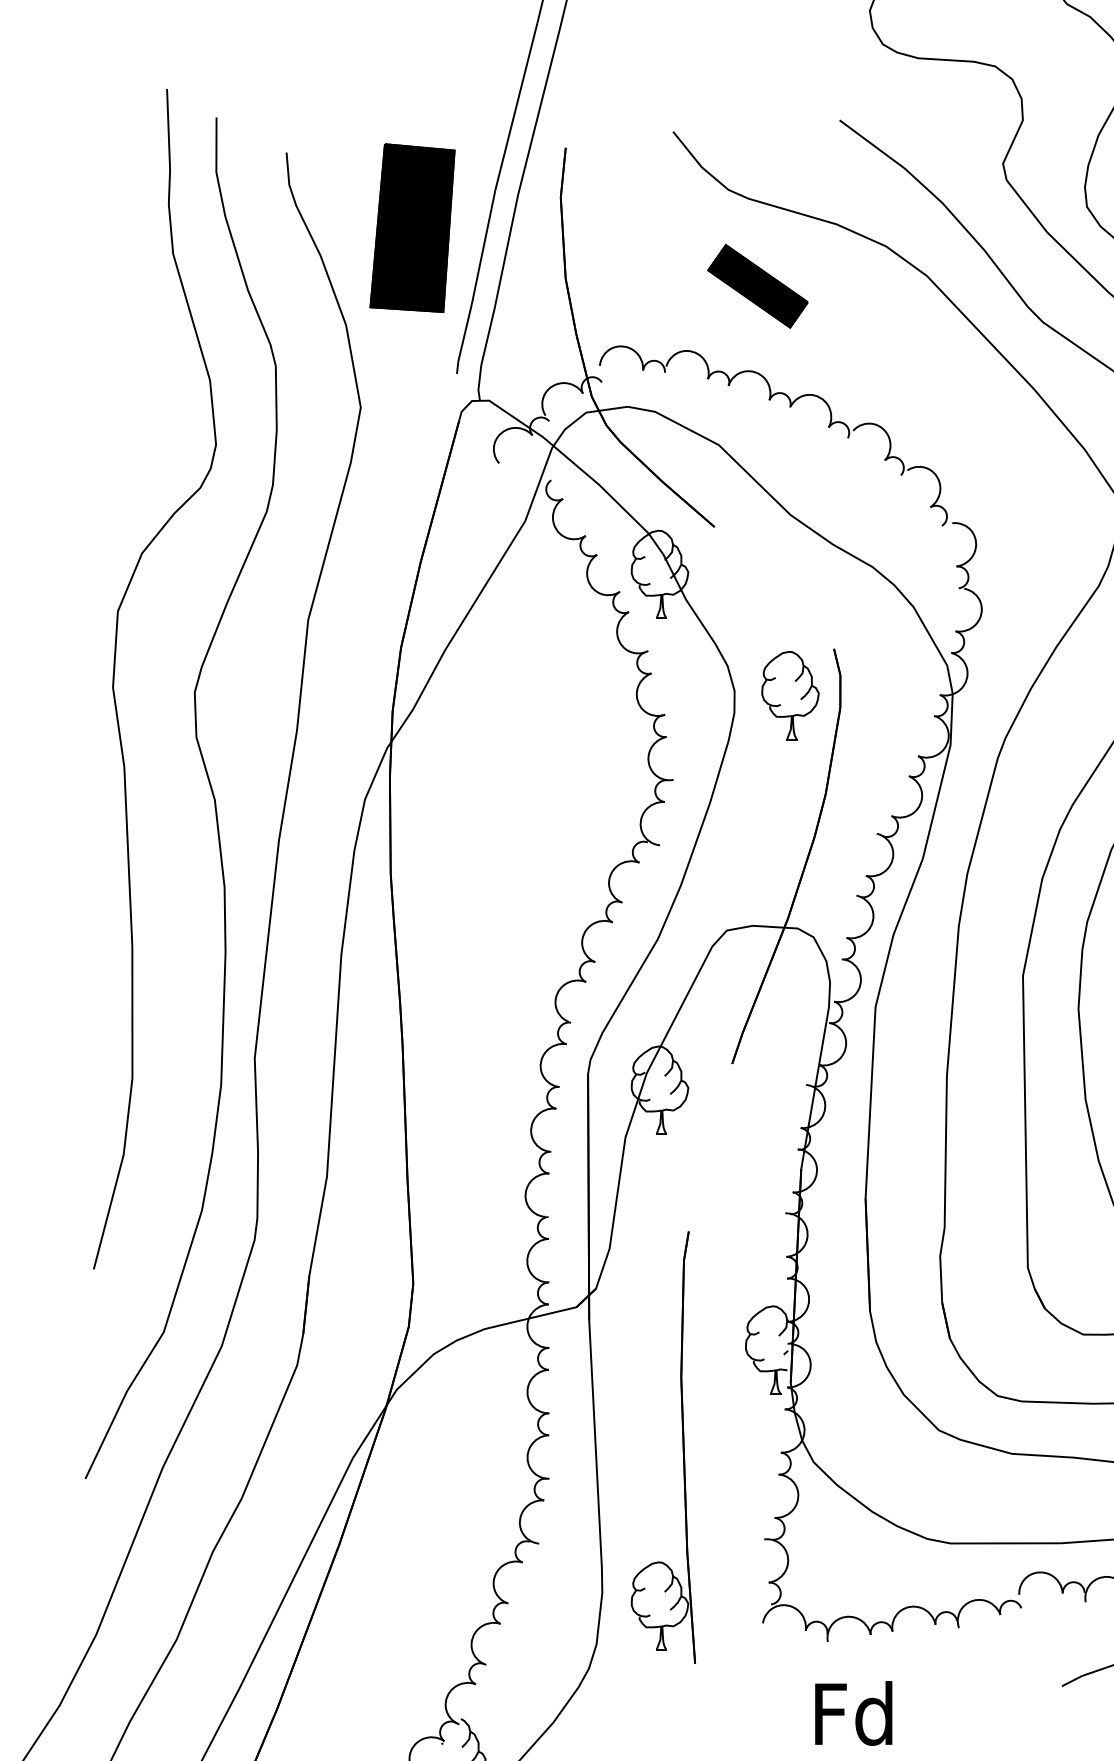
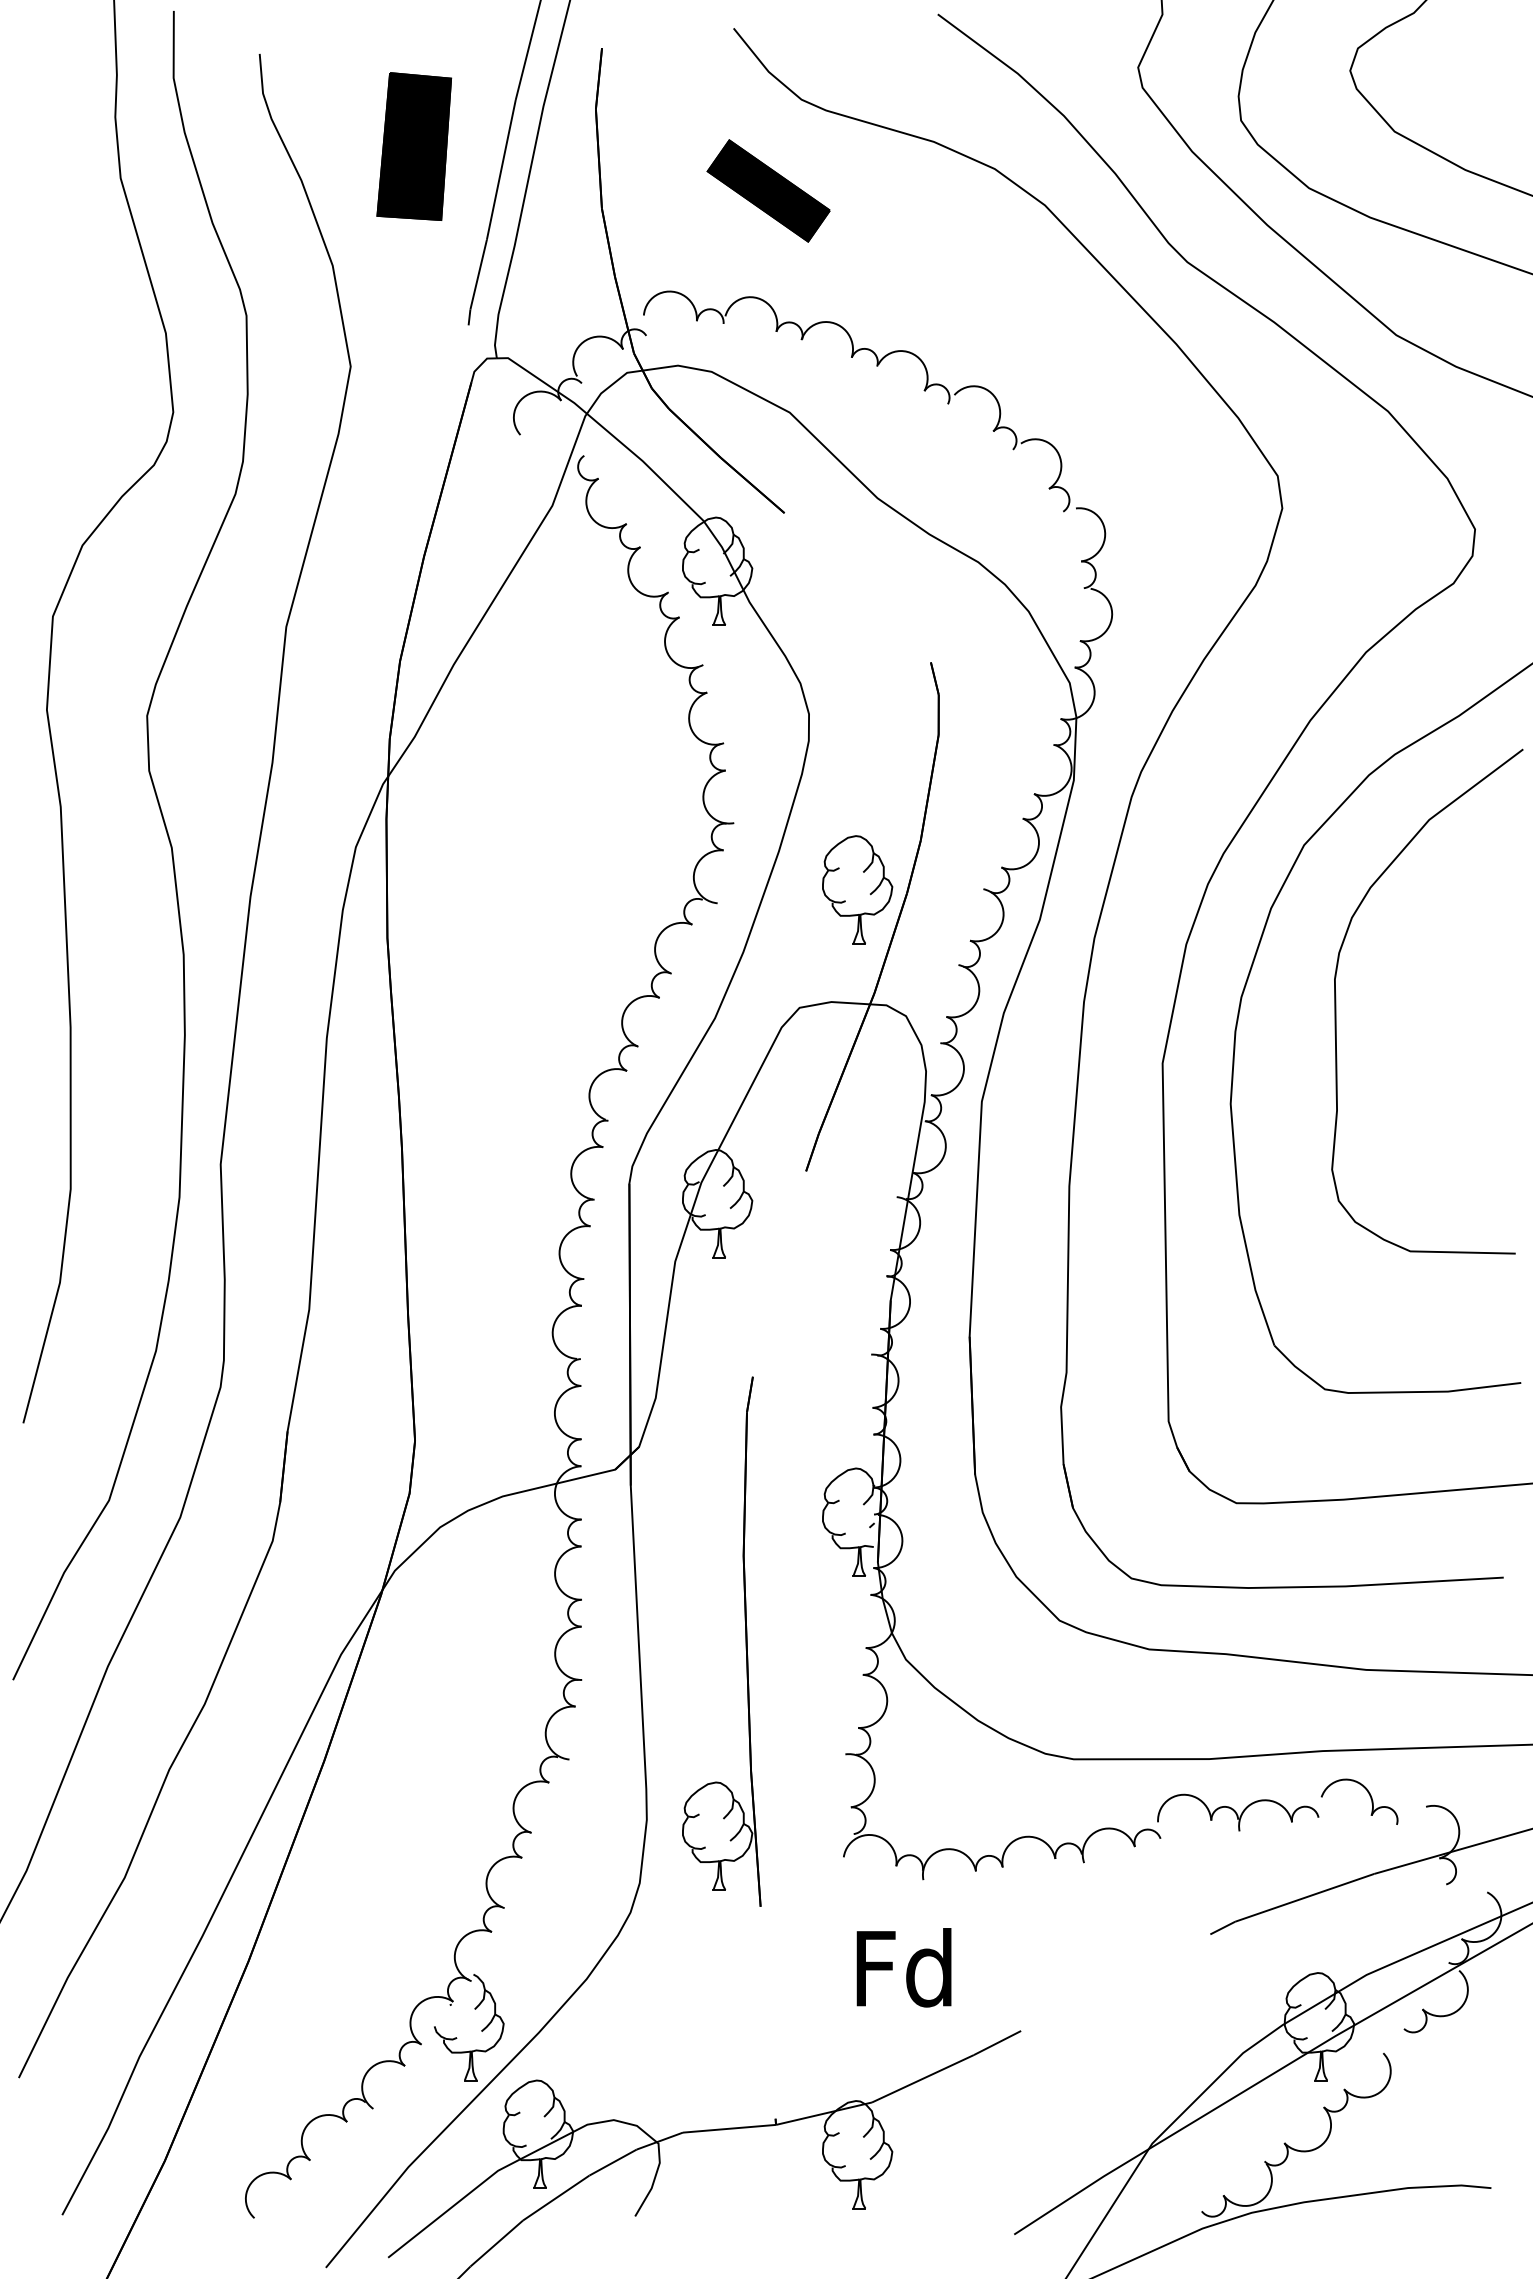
part: (412, 228) -> (414, 146), size x0.71
part: (757, 285) -> (768, 190), moved
part: (790, 695) -> (857, 889), moved
text: (853, 1713) -> (903, 1967), moved

